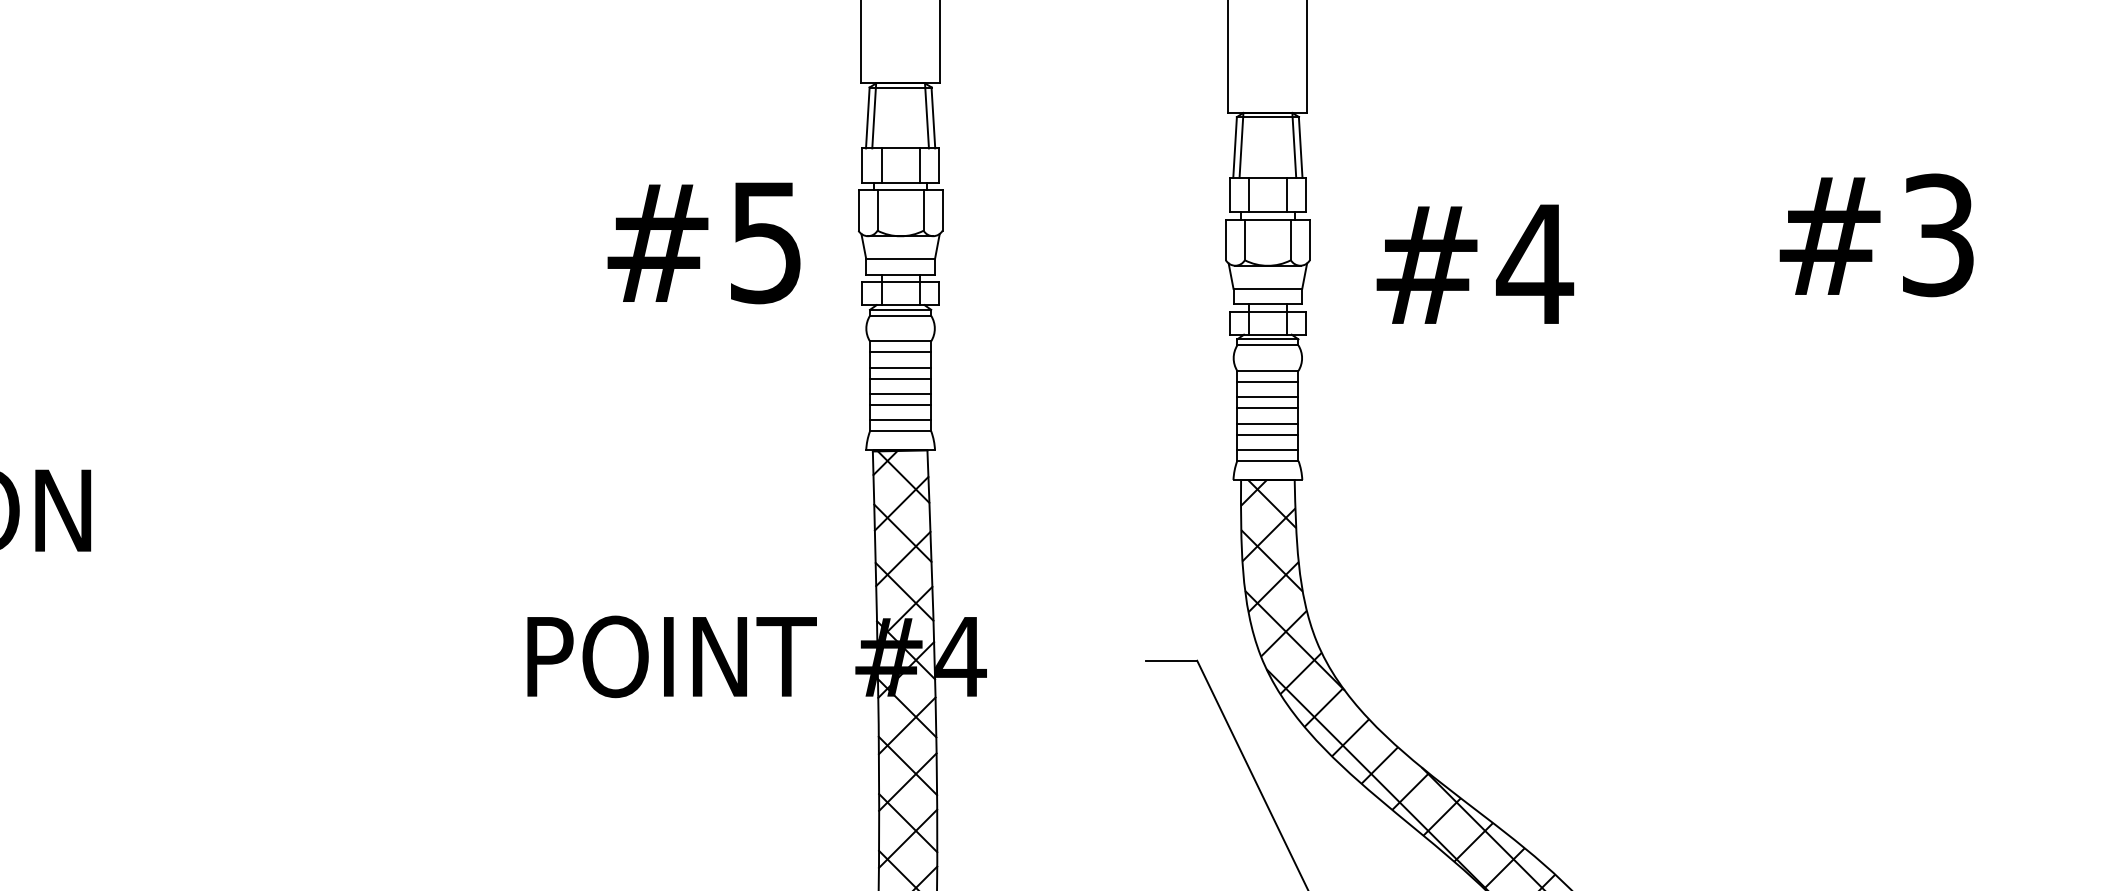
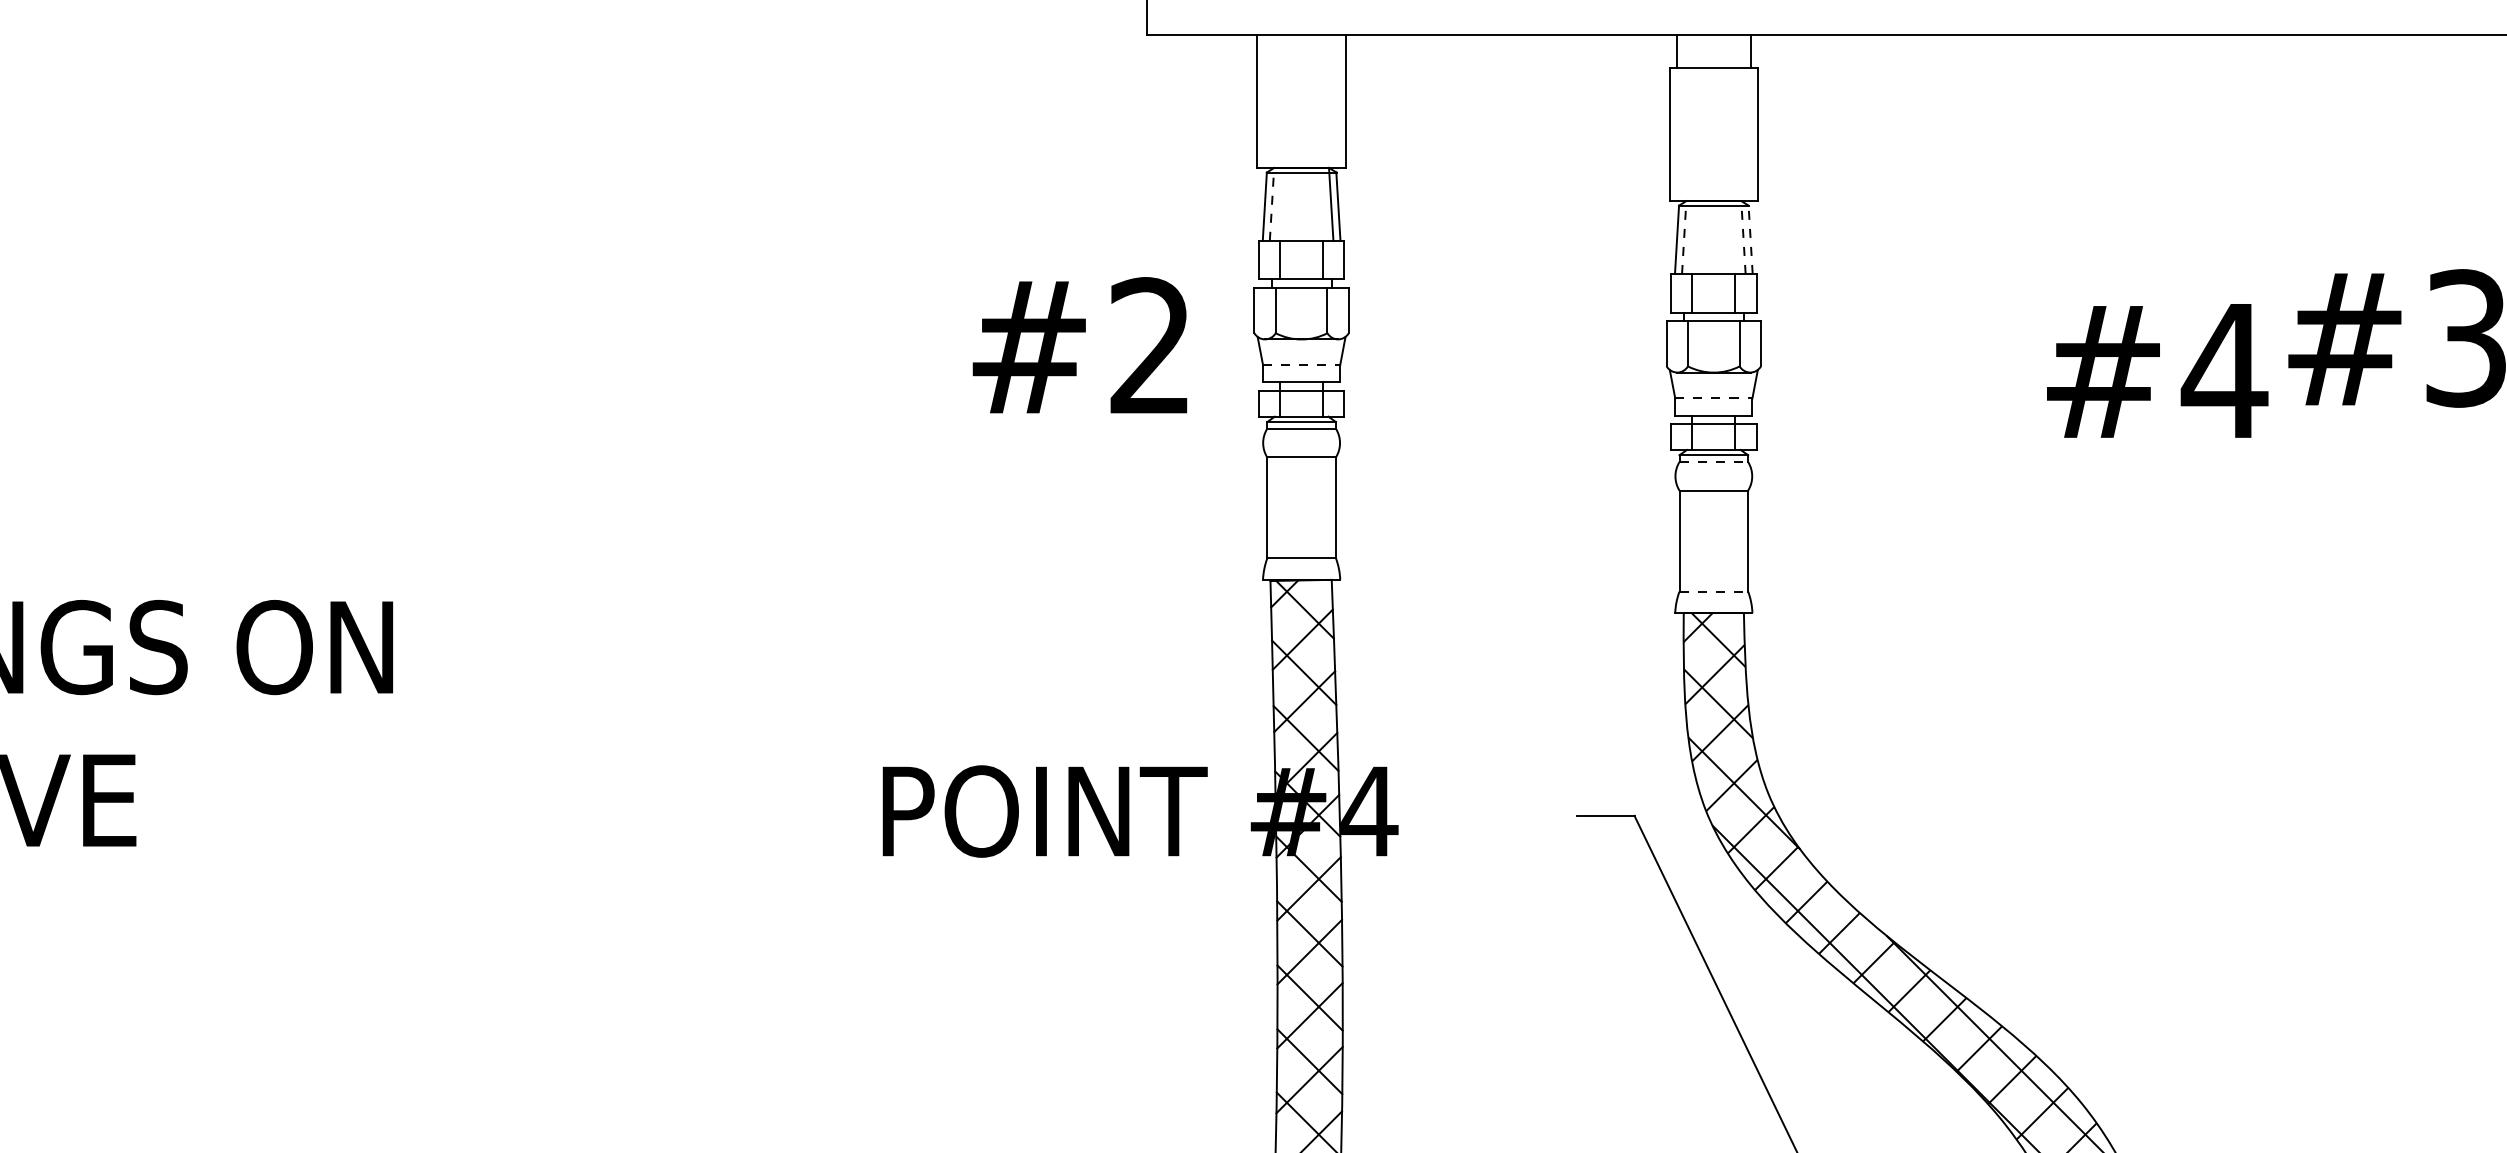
line: (874, 116) -> (1272, 204), solid -> dashed
line: (1241, 145) -> (1684, 237), solid -> dashed
line: (1294, 145) -> (1743, 237), solid -> dashed
line: (1300, 147) -> (1750, 239), solid -> dashed
text: (765, 242) -> (1149, 346), #5 -> #2
line: (900, 259) -> (1301, 365), solid -> dashed
text: (1475, 263) -> (2157, 370), moved
line: (1267, 288) -> (1713, 398), solid -> dashed
line: (1268, 344) -> (1714, 461), solid -> dashed
line: (900, 352) -> (1301, 469), removed
line: (900, 368) -> (1301, 487), removed
line: (900, 378) -> (1301, 499), removed
line: (1267, 382) -> (1713, 503), removed
line: (900, 394) -> (1301, 516), removed
line: (1267, 397) -> (1713, 520), removed
line: (900, 404) -> (1301, 528), removed
line: (1267, 408) -> (1713, 532), removed
line: (900, 420) -> (1301, 546), removed
line: (1267, 423) -> (1713, 549), removed
line: (1267, 434) -> (1713, 562), removed
line: (1267, 450) -> (1713, 579), removed
line: (1268, 460) -> (1714, 591), solid -> dashed

